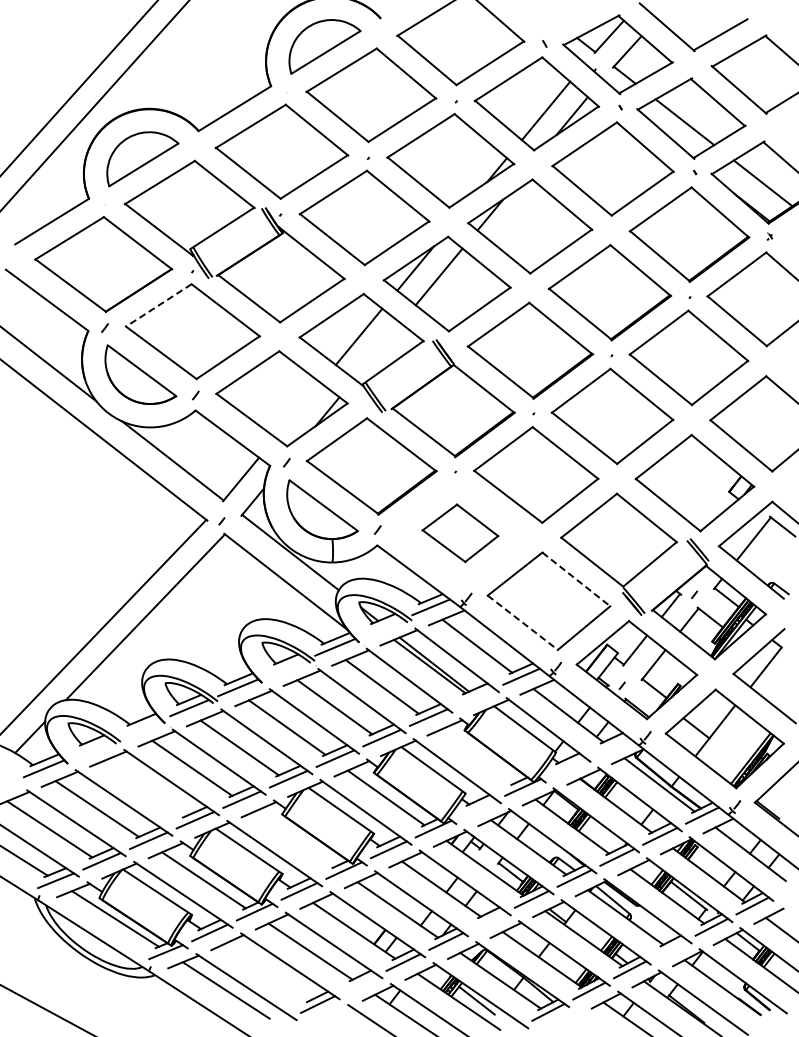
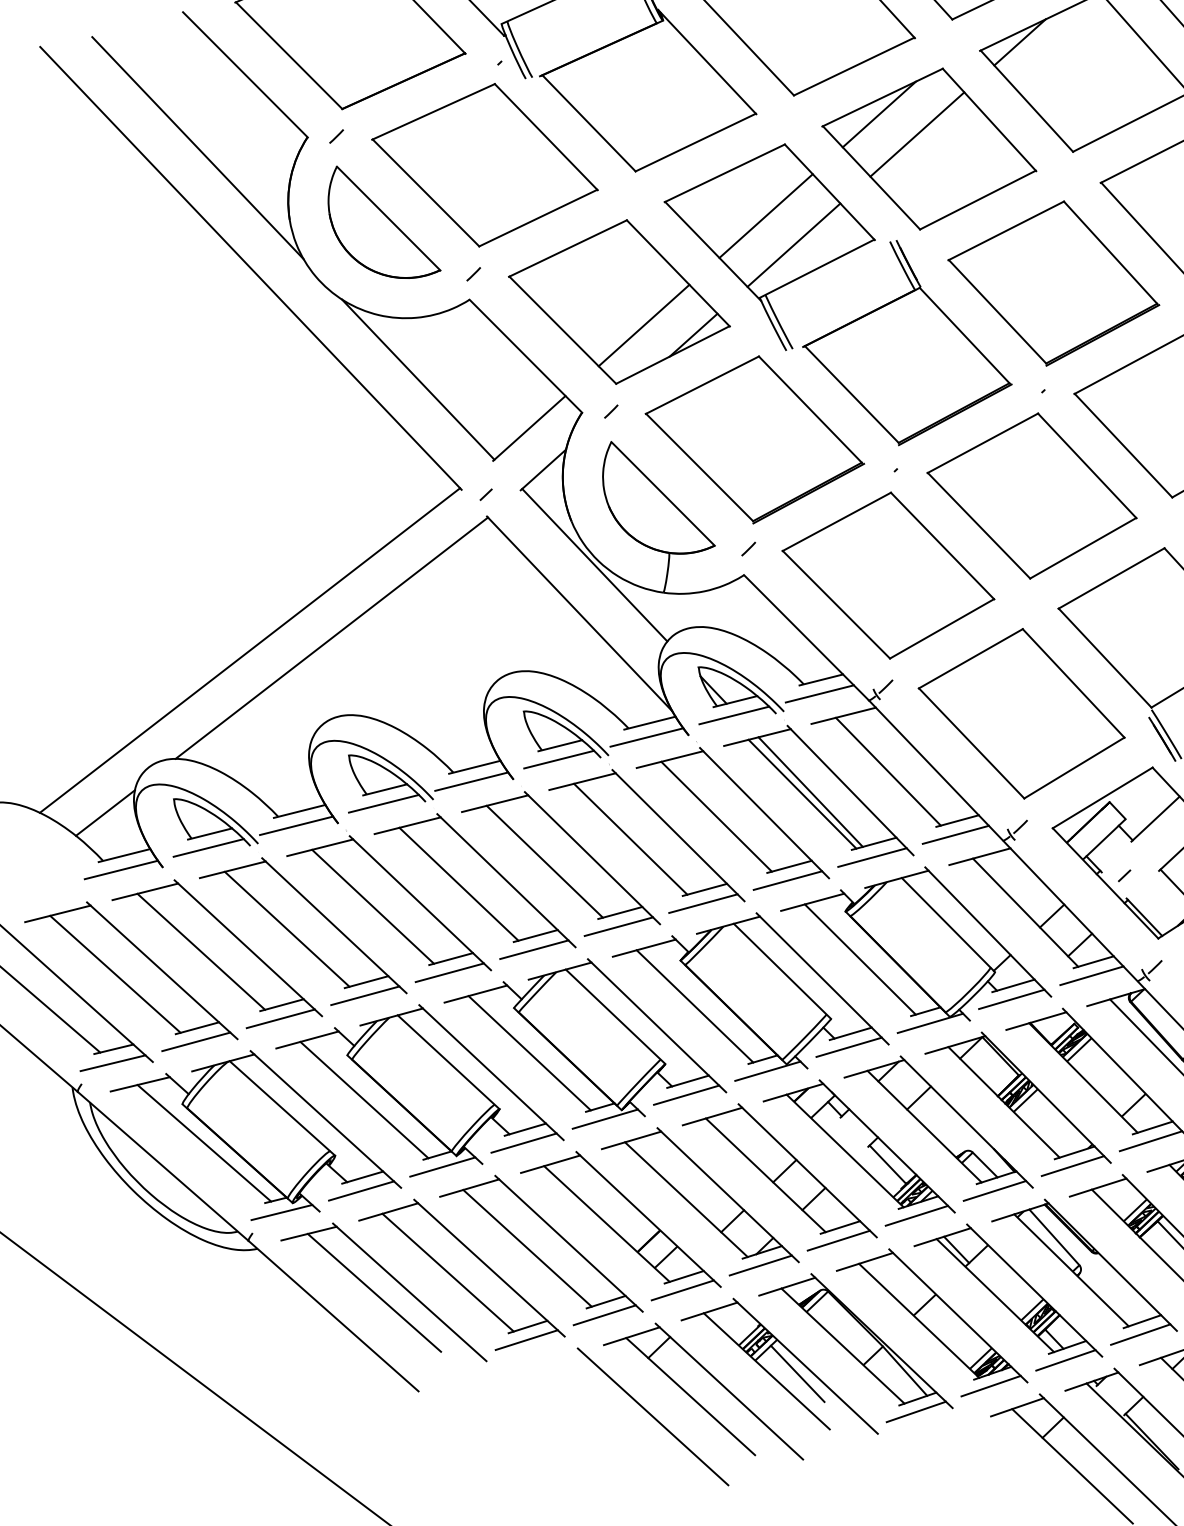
line: (158, 305) -> (433, 111), dashed -> solid
line: (377, 351) -> (793, 245), added
line: (297, 410) -> (642, 325), added
part: (460, 533) -> (888, 575), size x1.67
line: (576, 579) -> (1073, 683), dashed -> solid
line: (523, 623) -> (972, 744), dashed -> solid
line: (383, 627) -> (733, 716), added
line: (286, 667) -> (558, 759), added
line: (475, 696) -> (872, 856), added
line: (141, 727) -> (297, 824), added
line: (611, 746) -> (1090, 976), added
line: (92, 748) -> (208, 847), added
line: (477, 756) -> (860, 959), added
line: (567, 766) -> (1011, 998), added
line: (144, 788) -> (286, 928), added
line: (478, 807) -> (849, 1046), added
line: (294, 838) -> (528, 1051), added
line: (489, 920) -> (839, 1240), added
line: (670, 948) -> (1139, 1334), added
line: (266, 972) -> (447, 1272), added
line: (360, 983) -> (604, 1315), added

